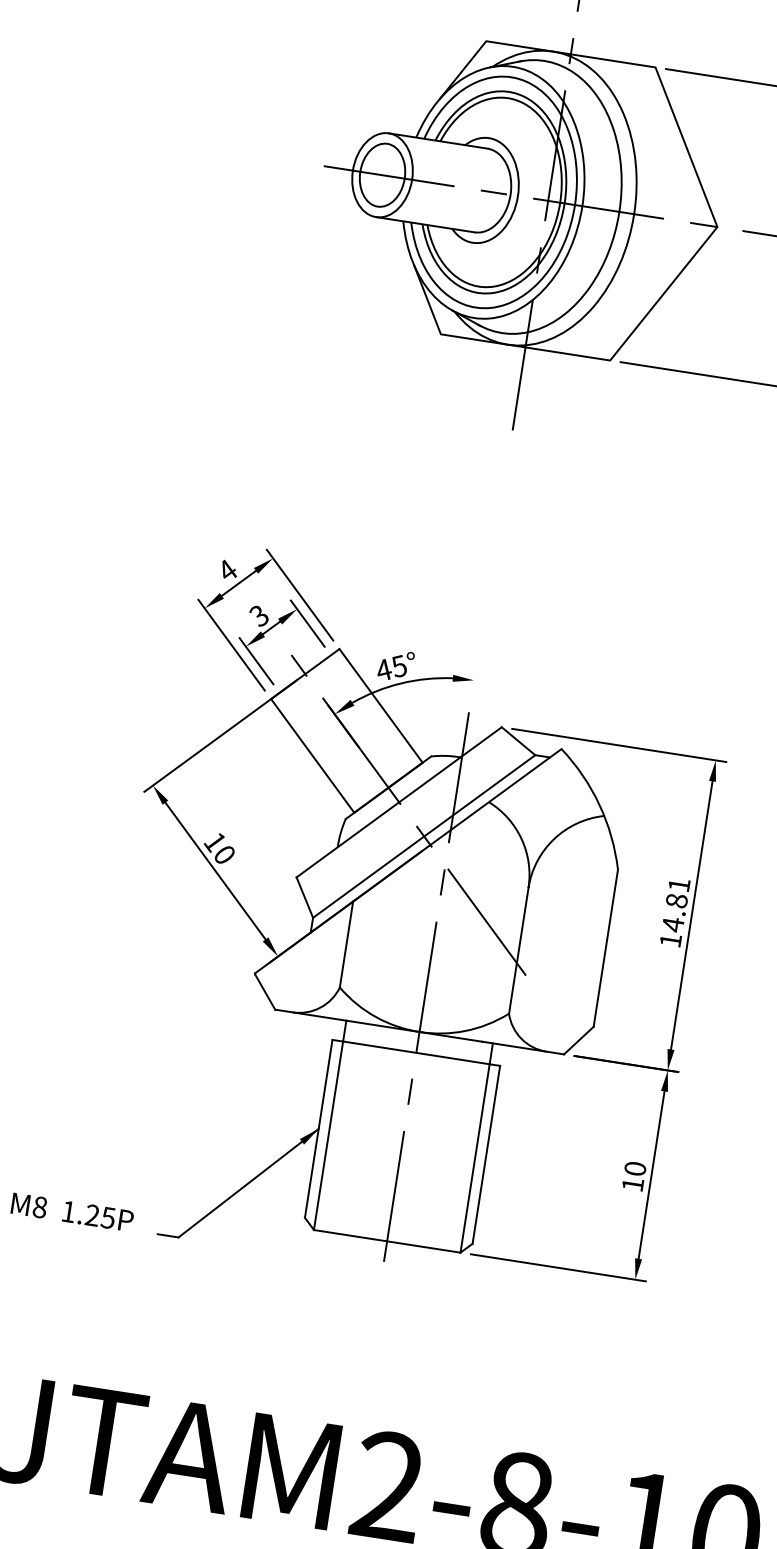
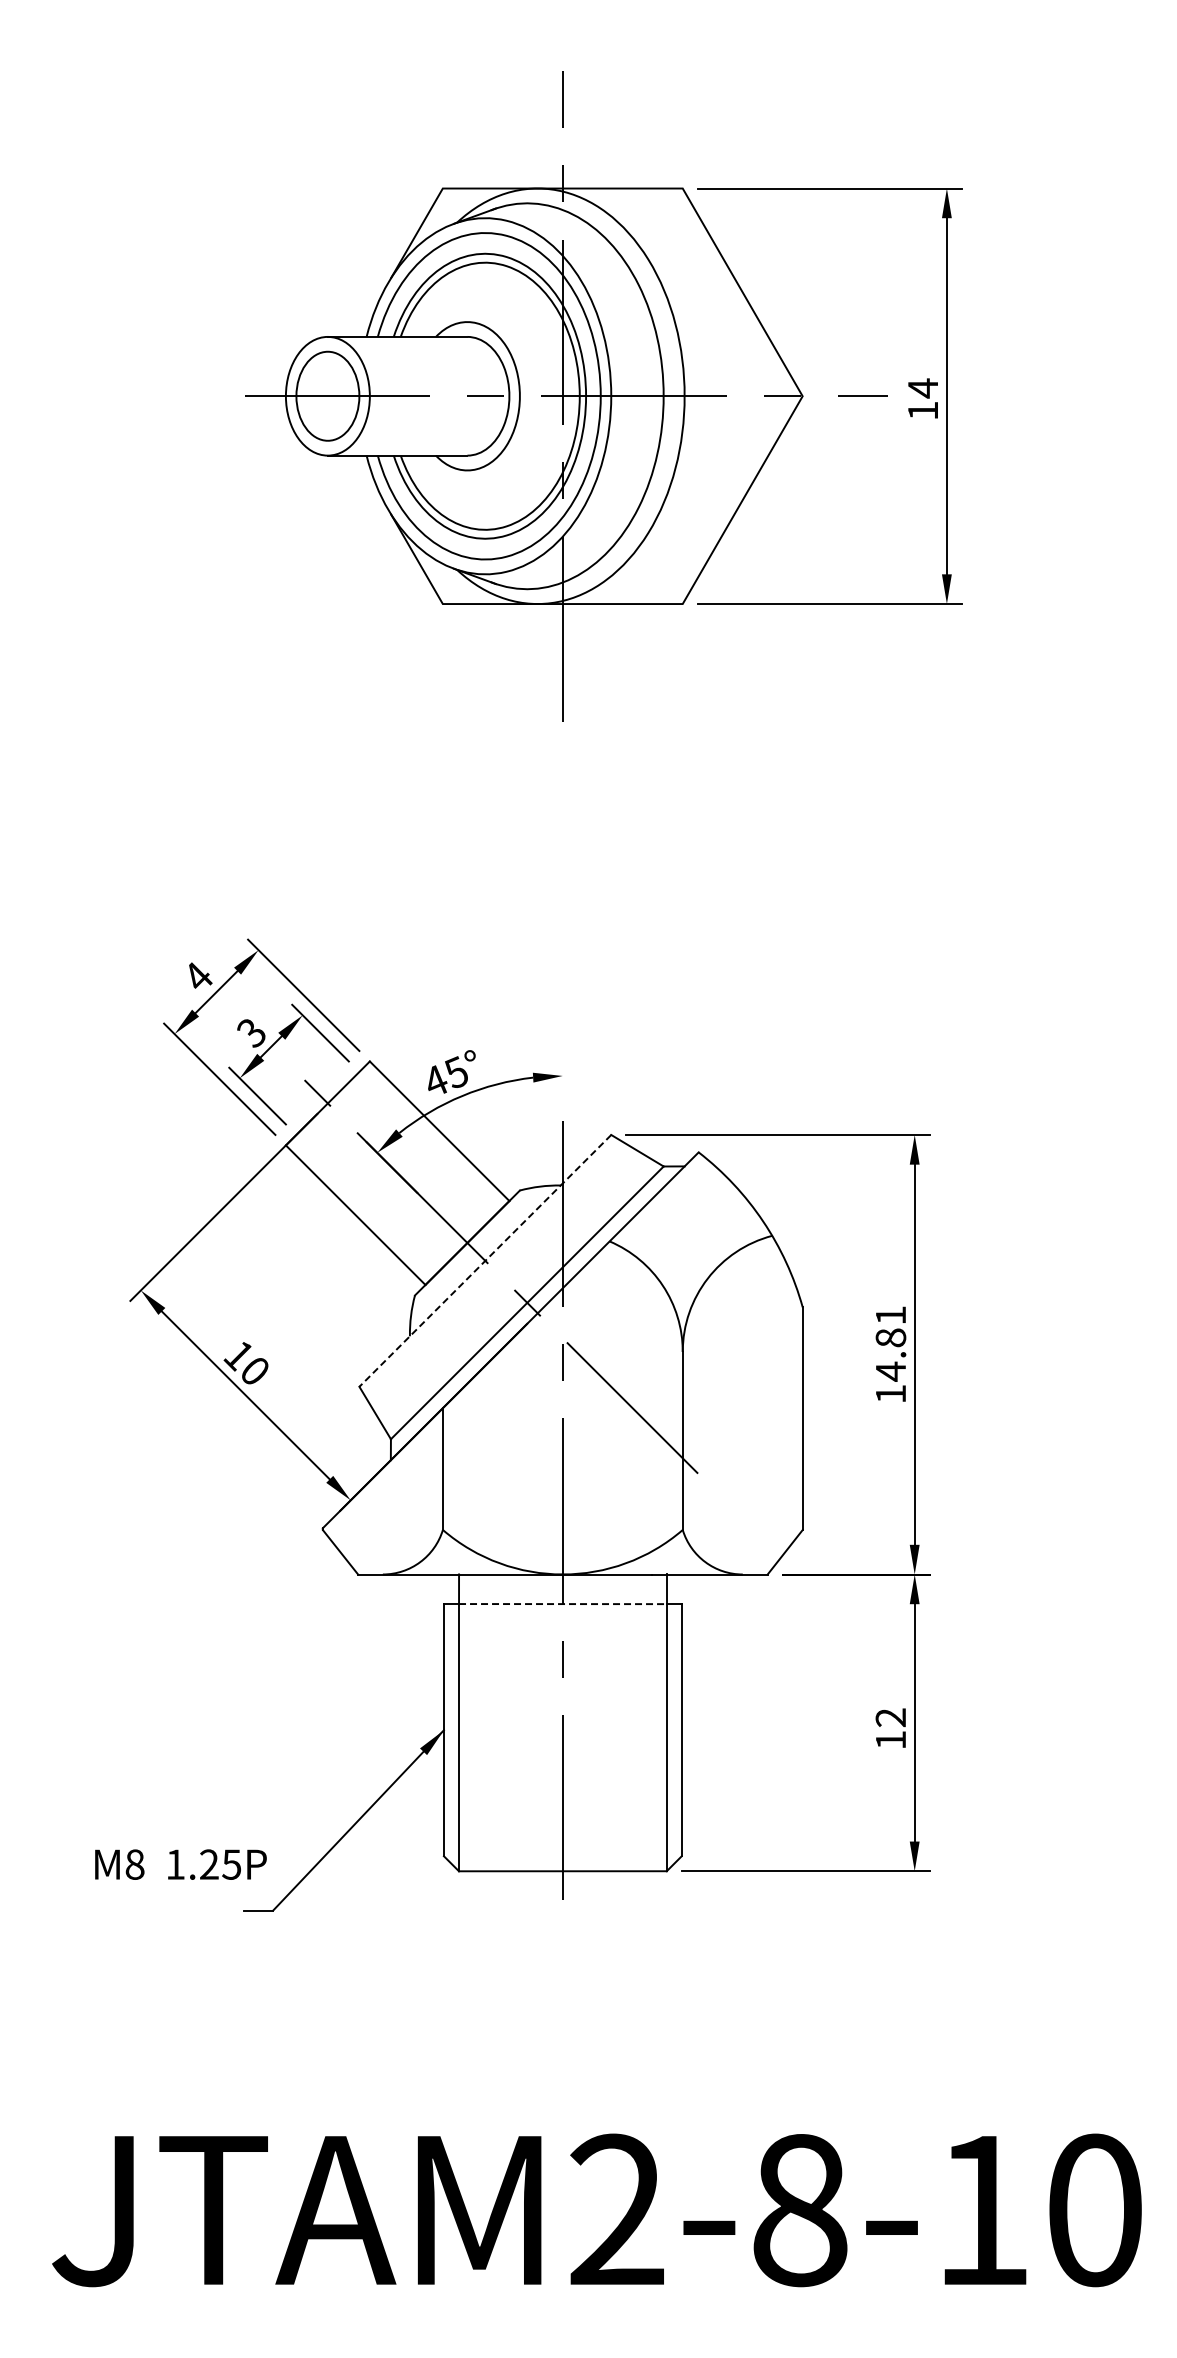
line: (399, 802) -> (485, 1261), solid -> dashed
line: (416, 1053) -> (562, 1604), solid -> dashed
text: (635, 1168) -> (890, 1717), 10 -> 12
text: (72, 1212) -> (180, 1864), moved

